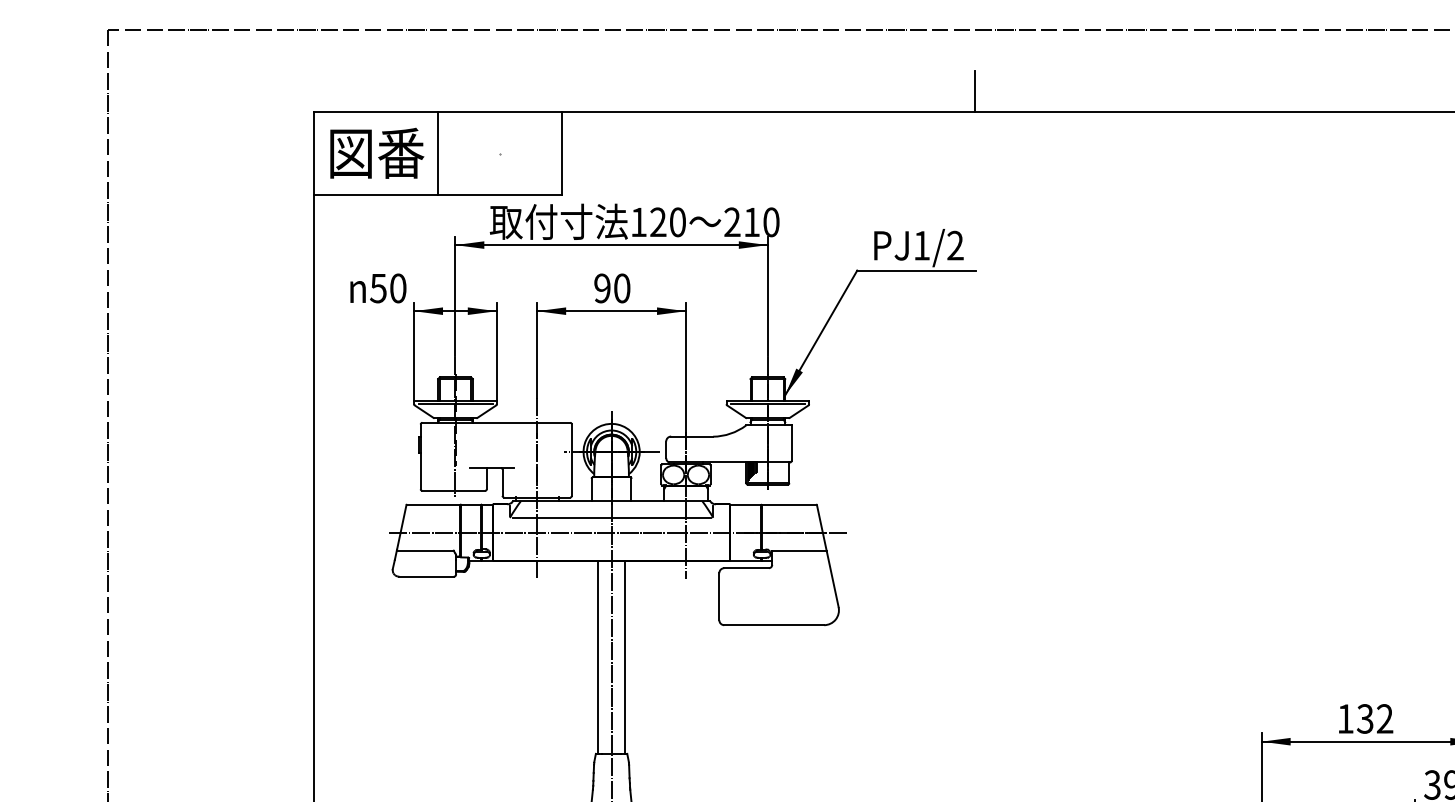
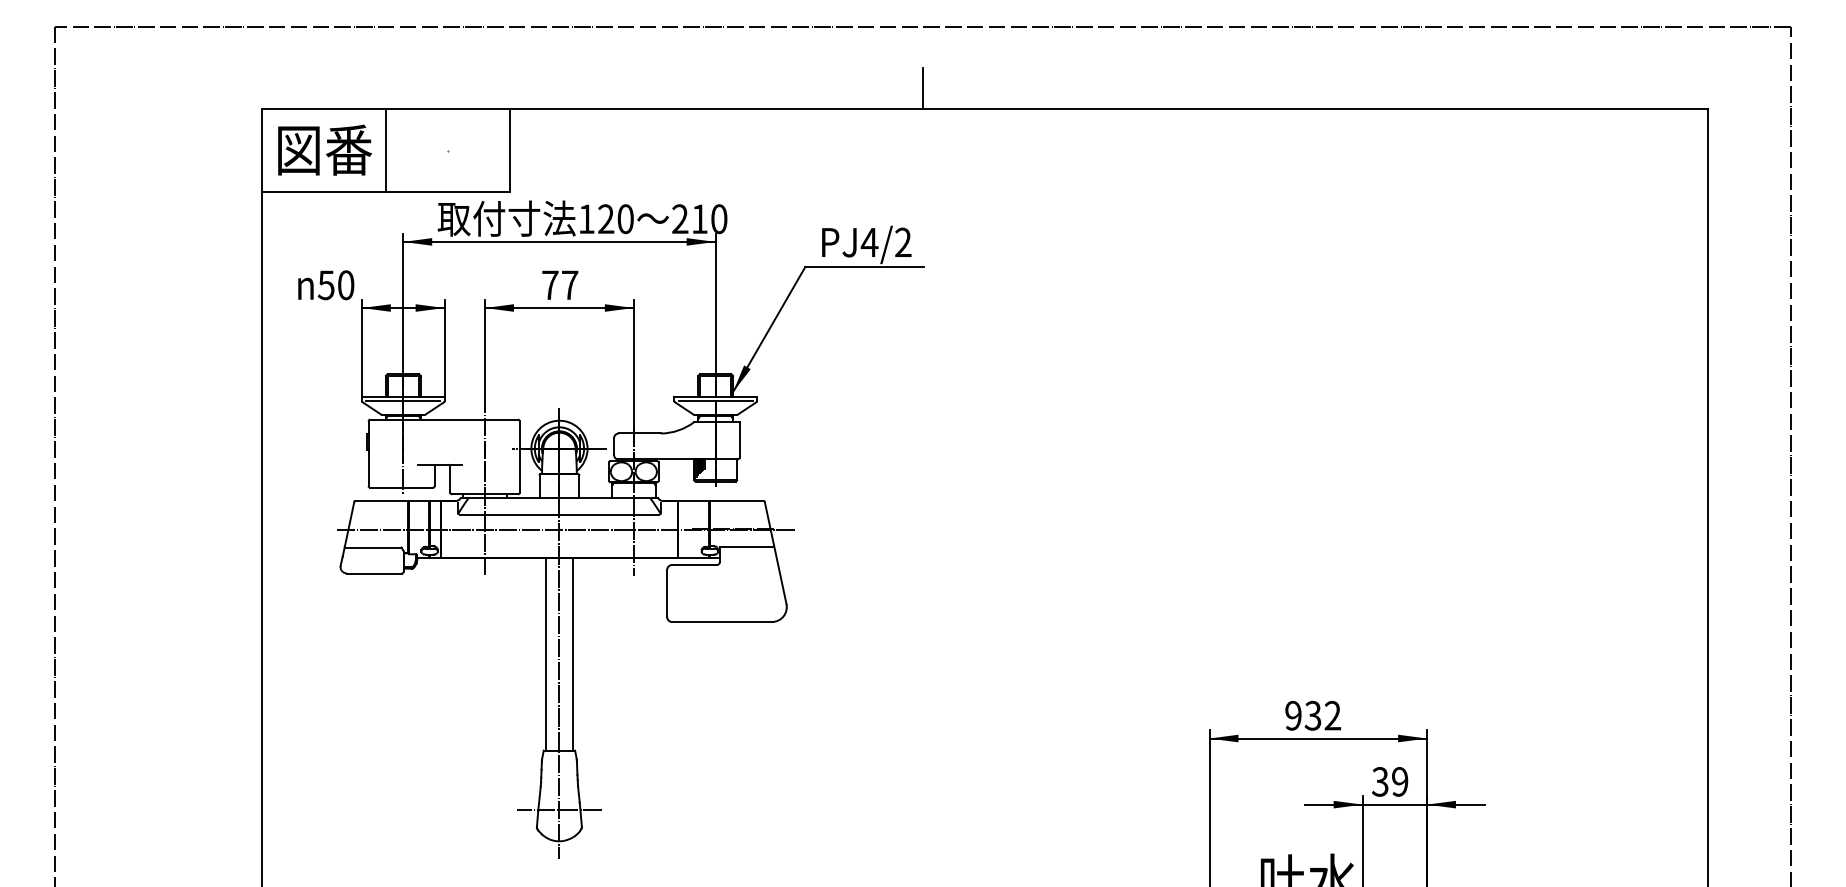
text: (921, 245) -> (869, 242), PJ1/2 -> PJ4/2
text: (612, 288) -> (560, 285), 90 -> 77
text: (1345, 718) -> (1293, 715), 132 -> 932

